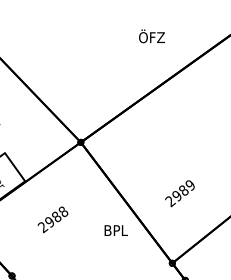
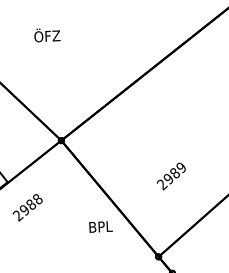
text: (151, 36) -> (46, 35), moved
text: (179, 193) -> (170, 176), moved
text: (52, 219) -> (27, 207), moved

